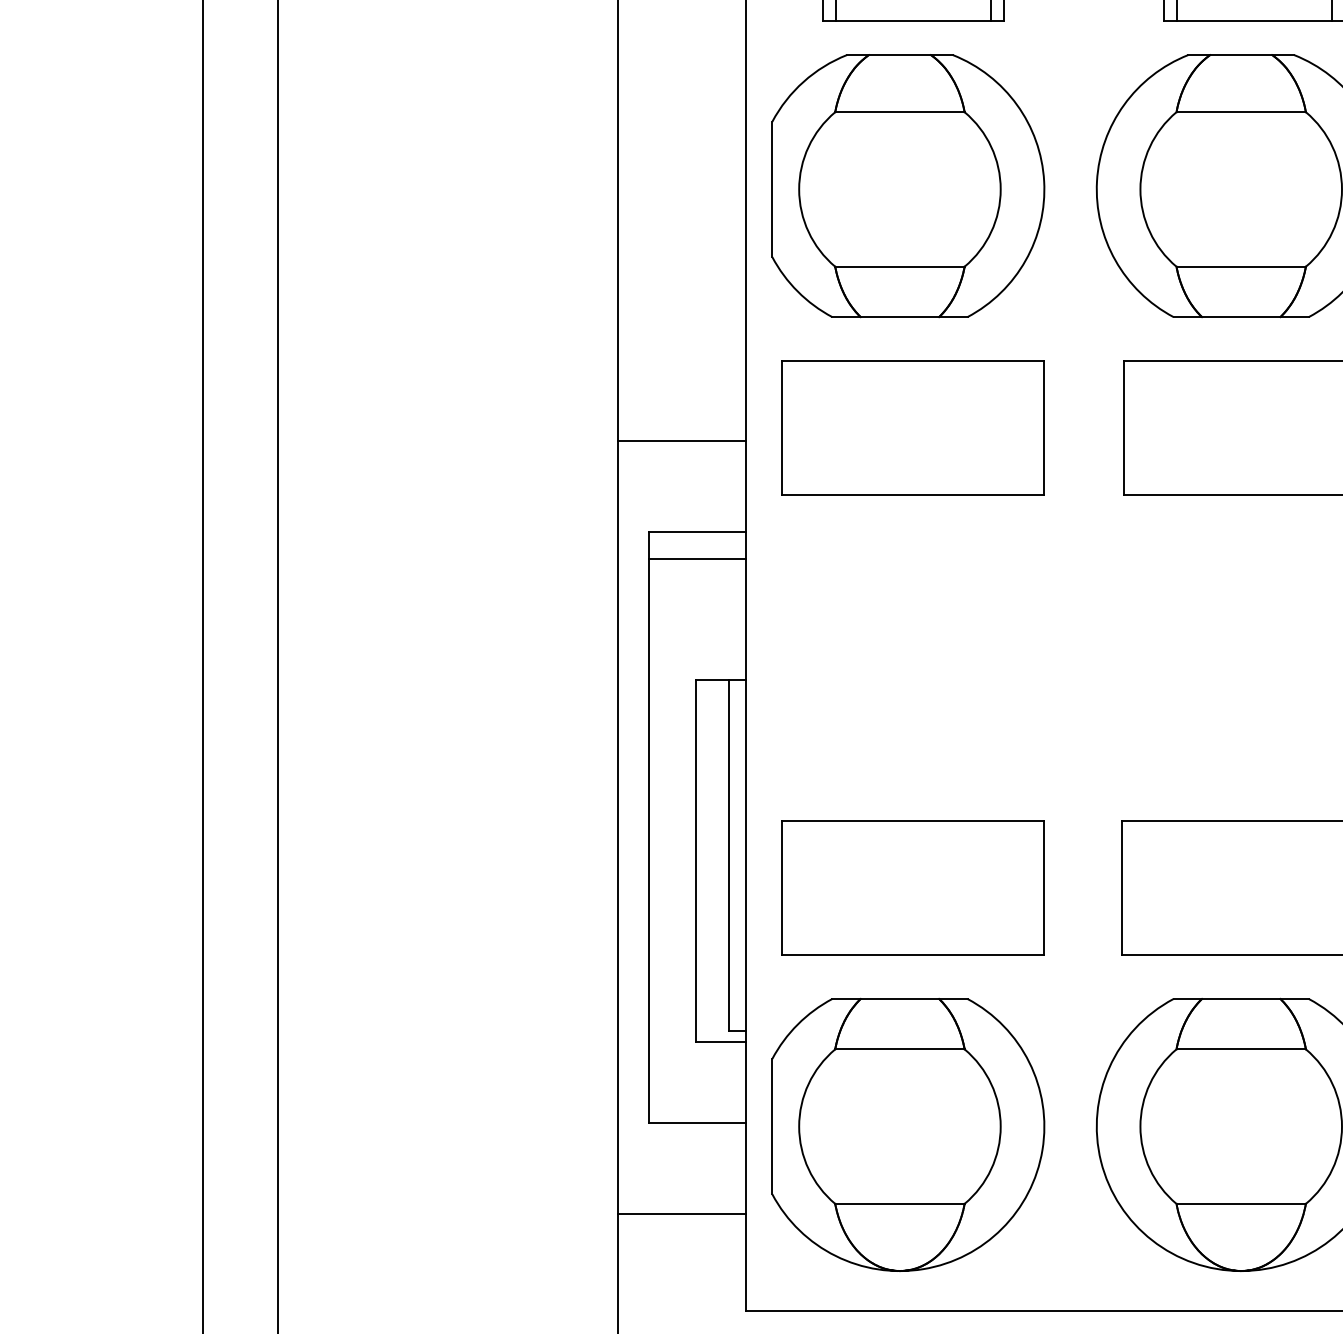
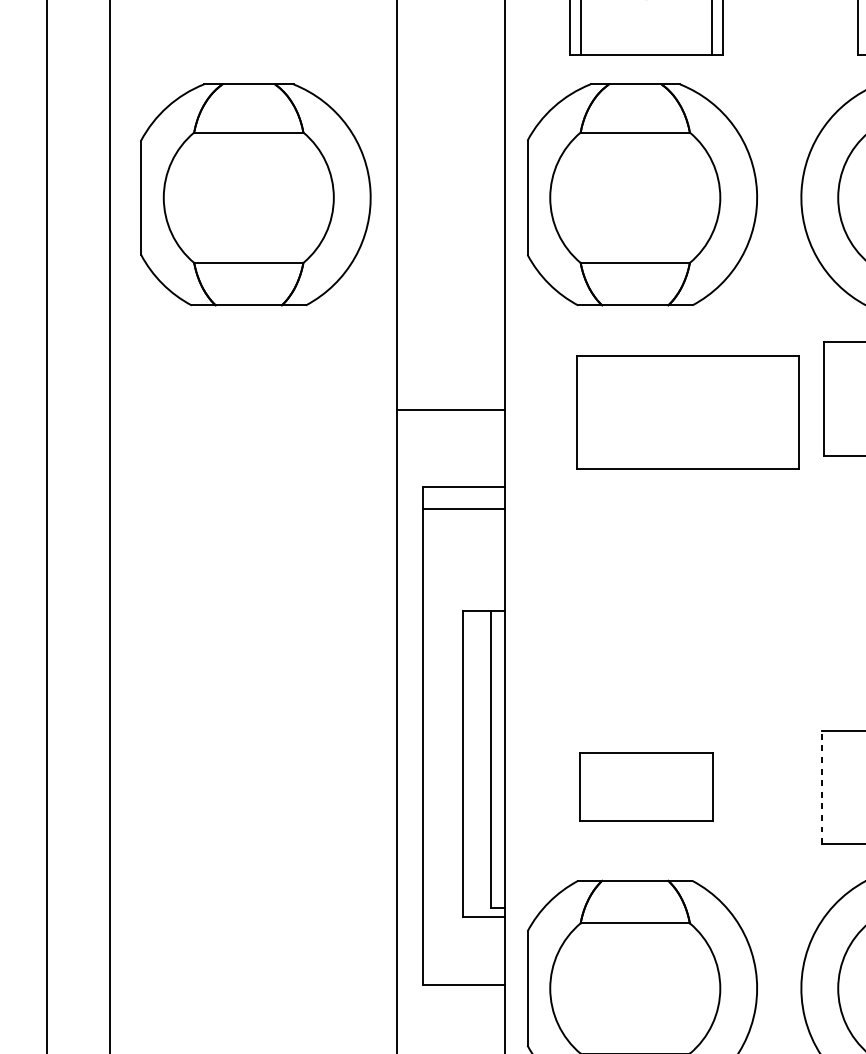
part: (450, 186) -> (256, 195), added
part: (912, 427) -> (687, 412), moved
part: (912, 887) -> (645, 786), size x0.6
line: (1121, 887) -> (822, 786), solid -> dashed

